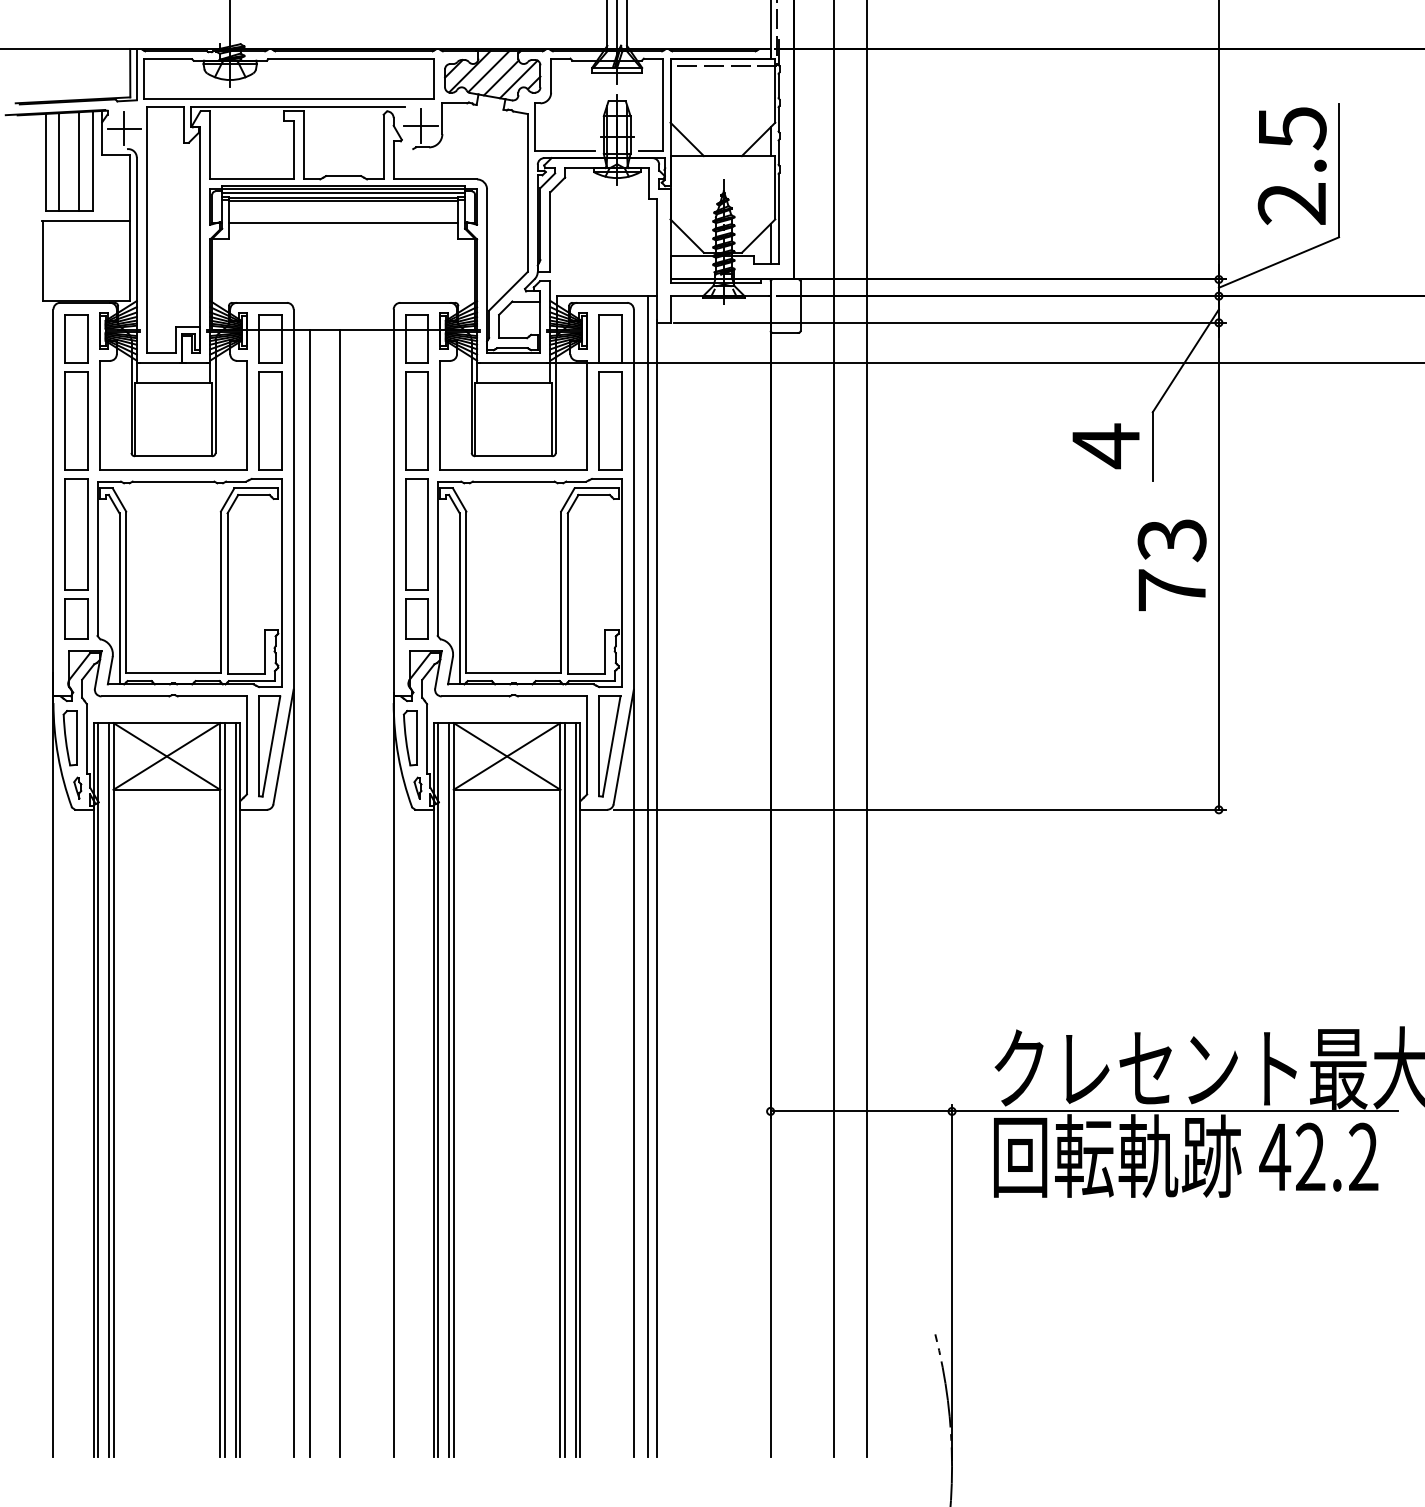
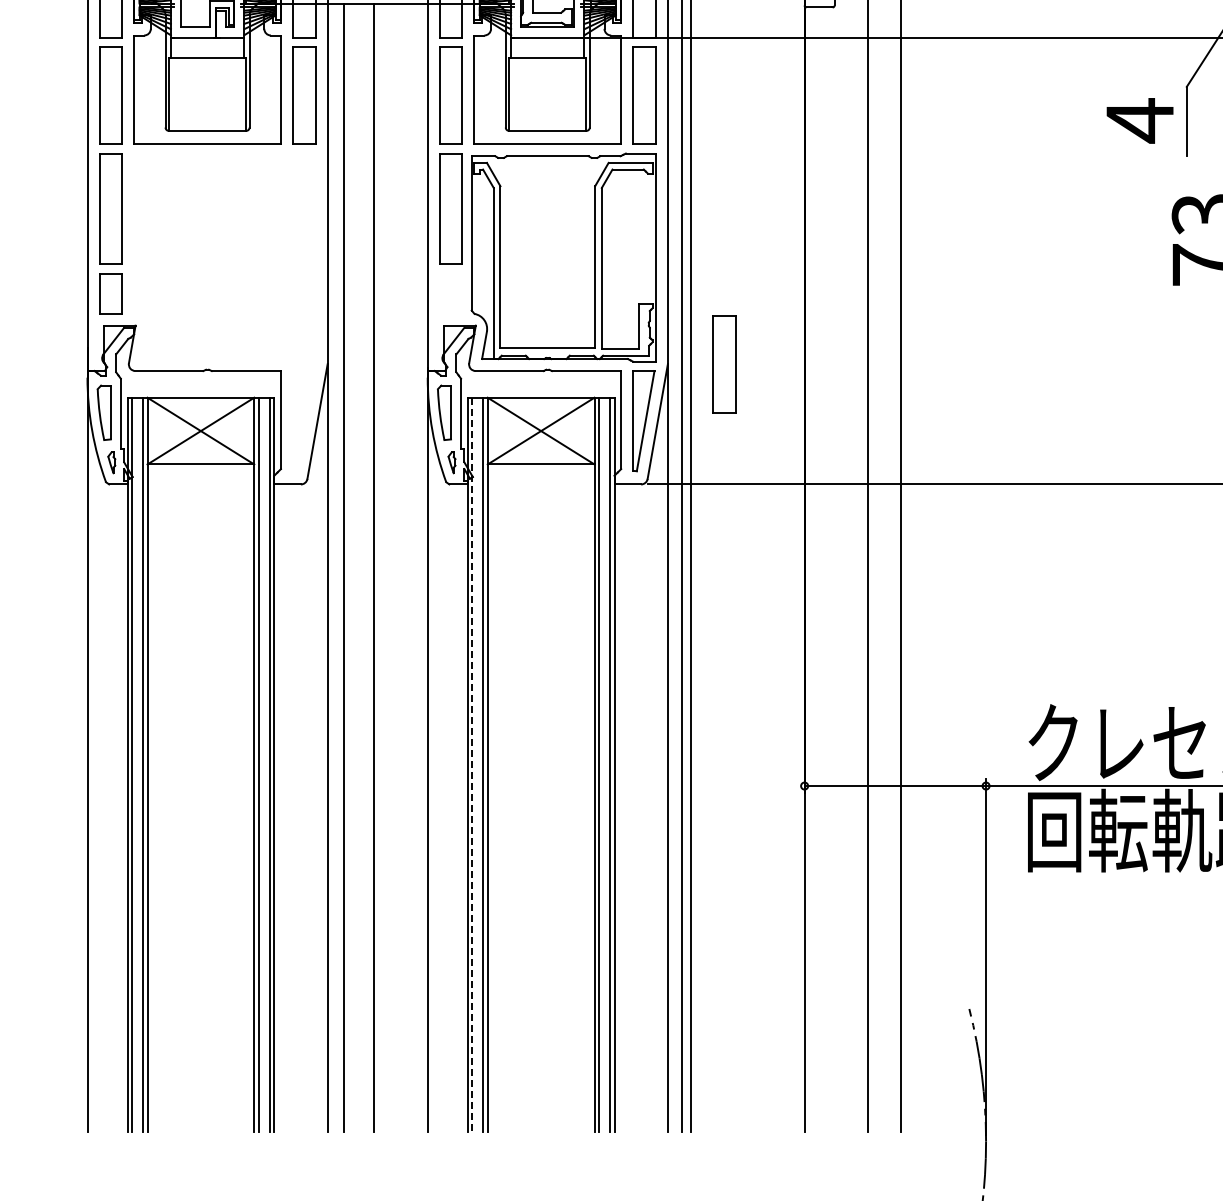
part: (416, 618) -> (450, 293), removed
part: (189, 637) -> (223, 312), removed
part: (690, 689) -> (724, 364), added
line: (438, 1090) -> (472, 765), solid -> dashed

